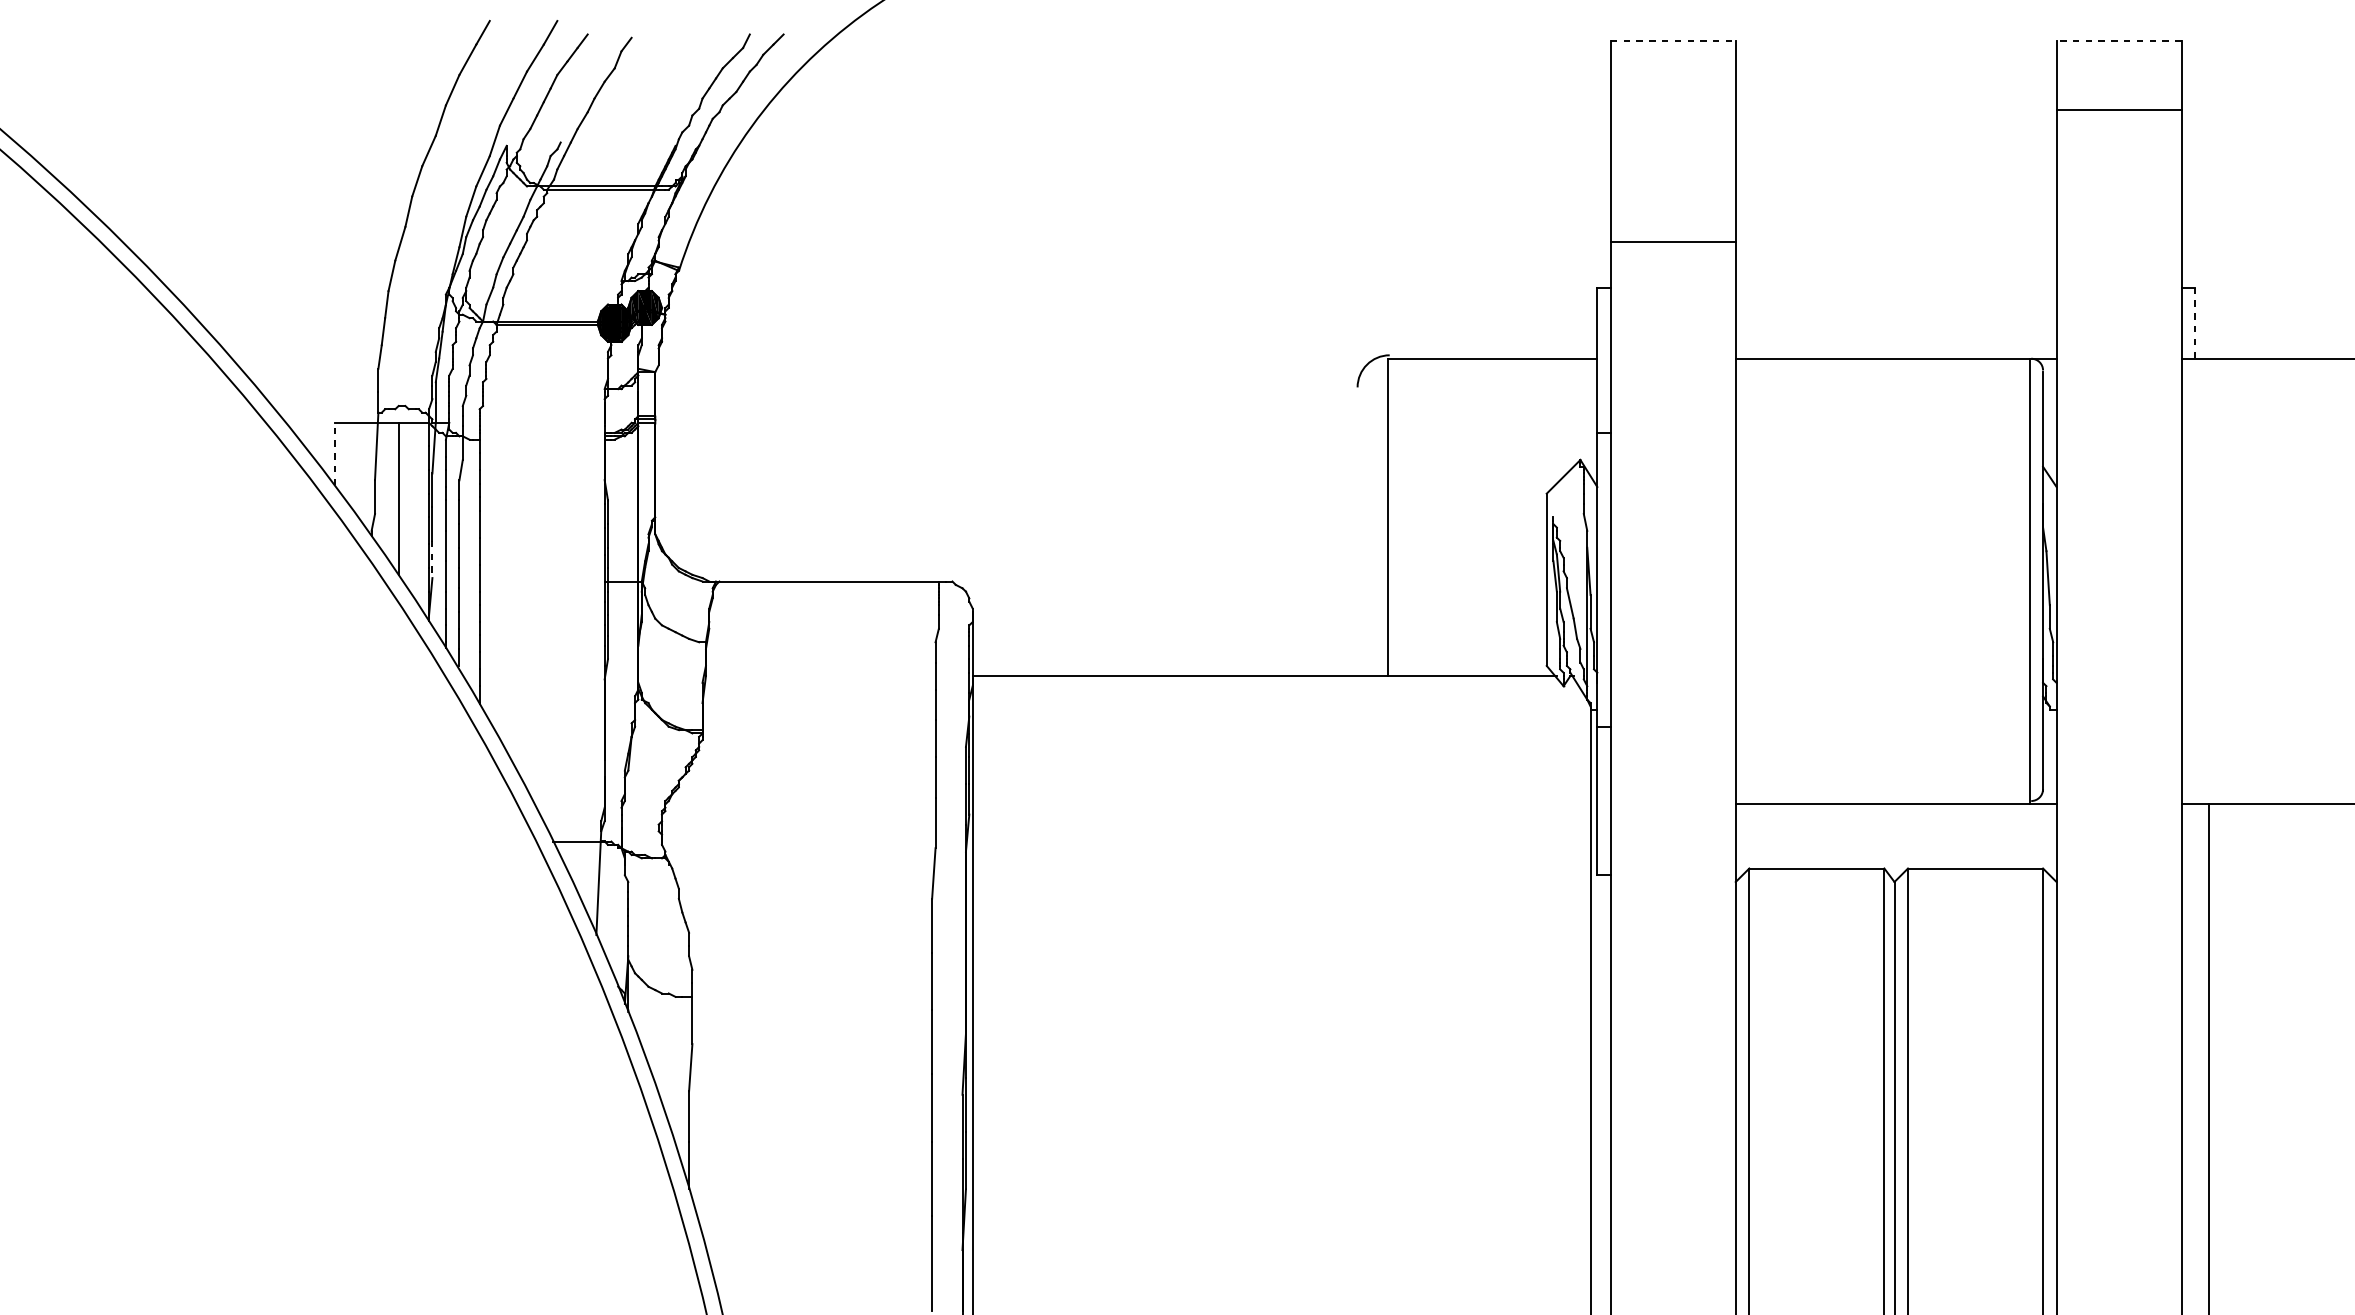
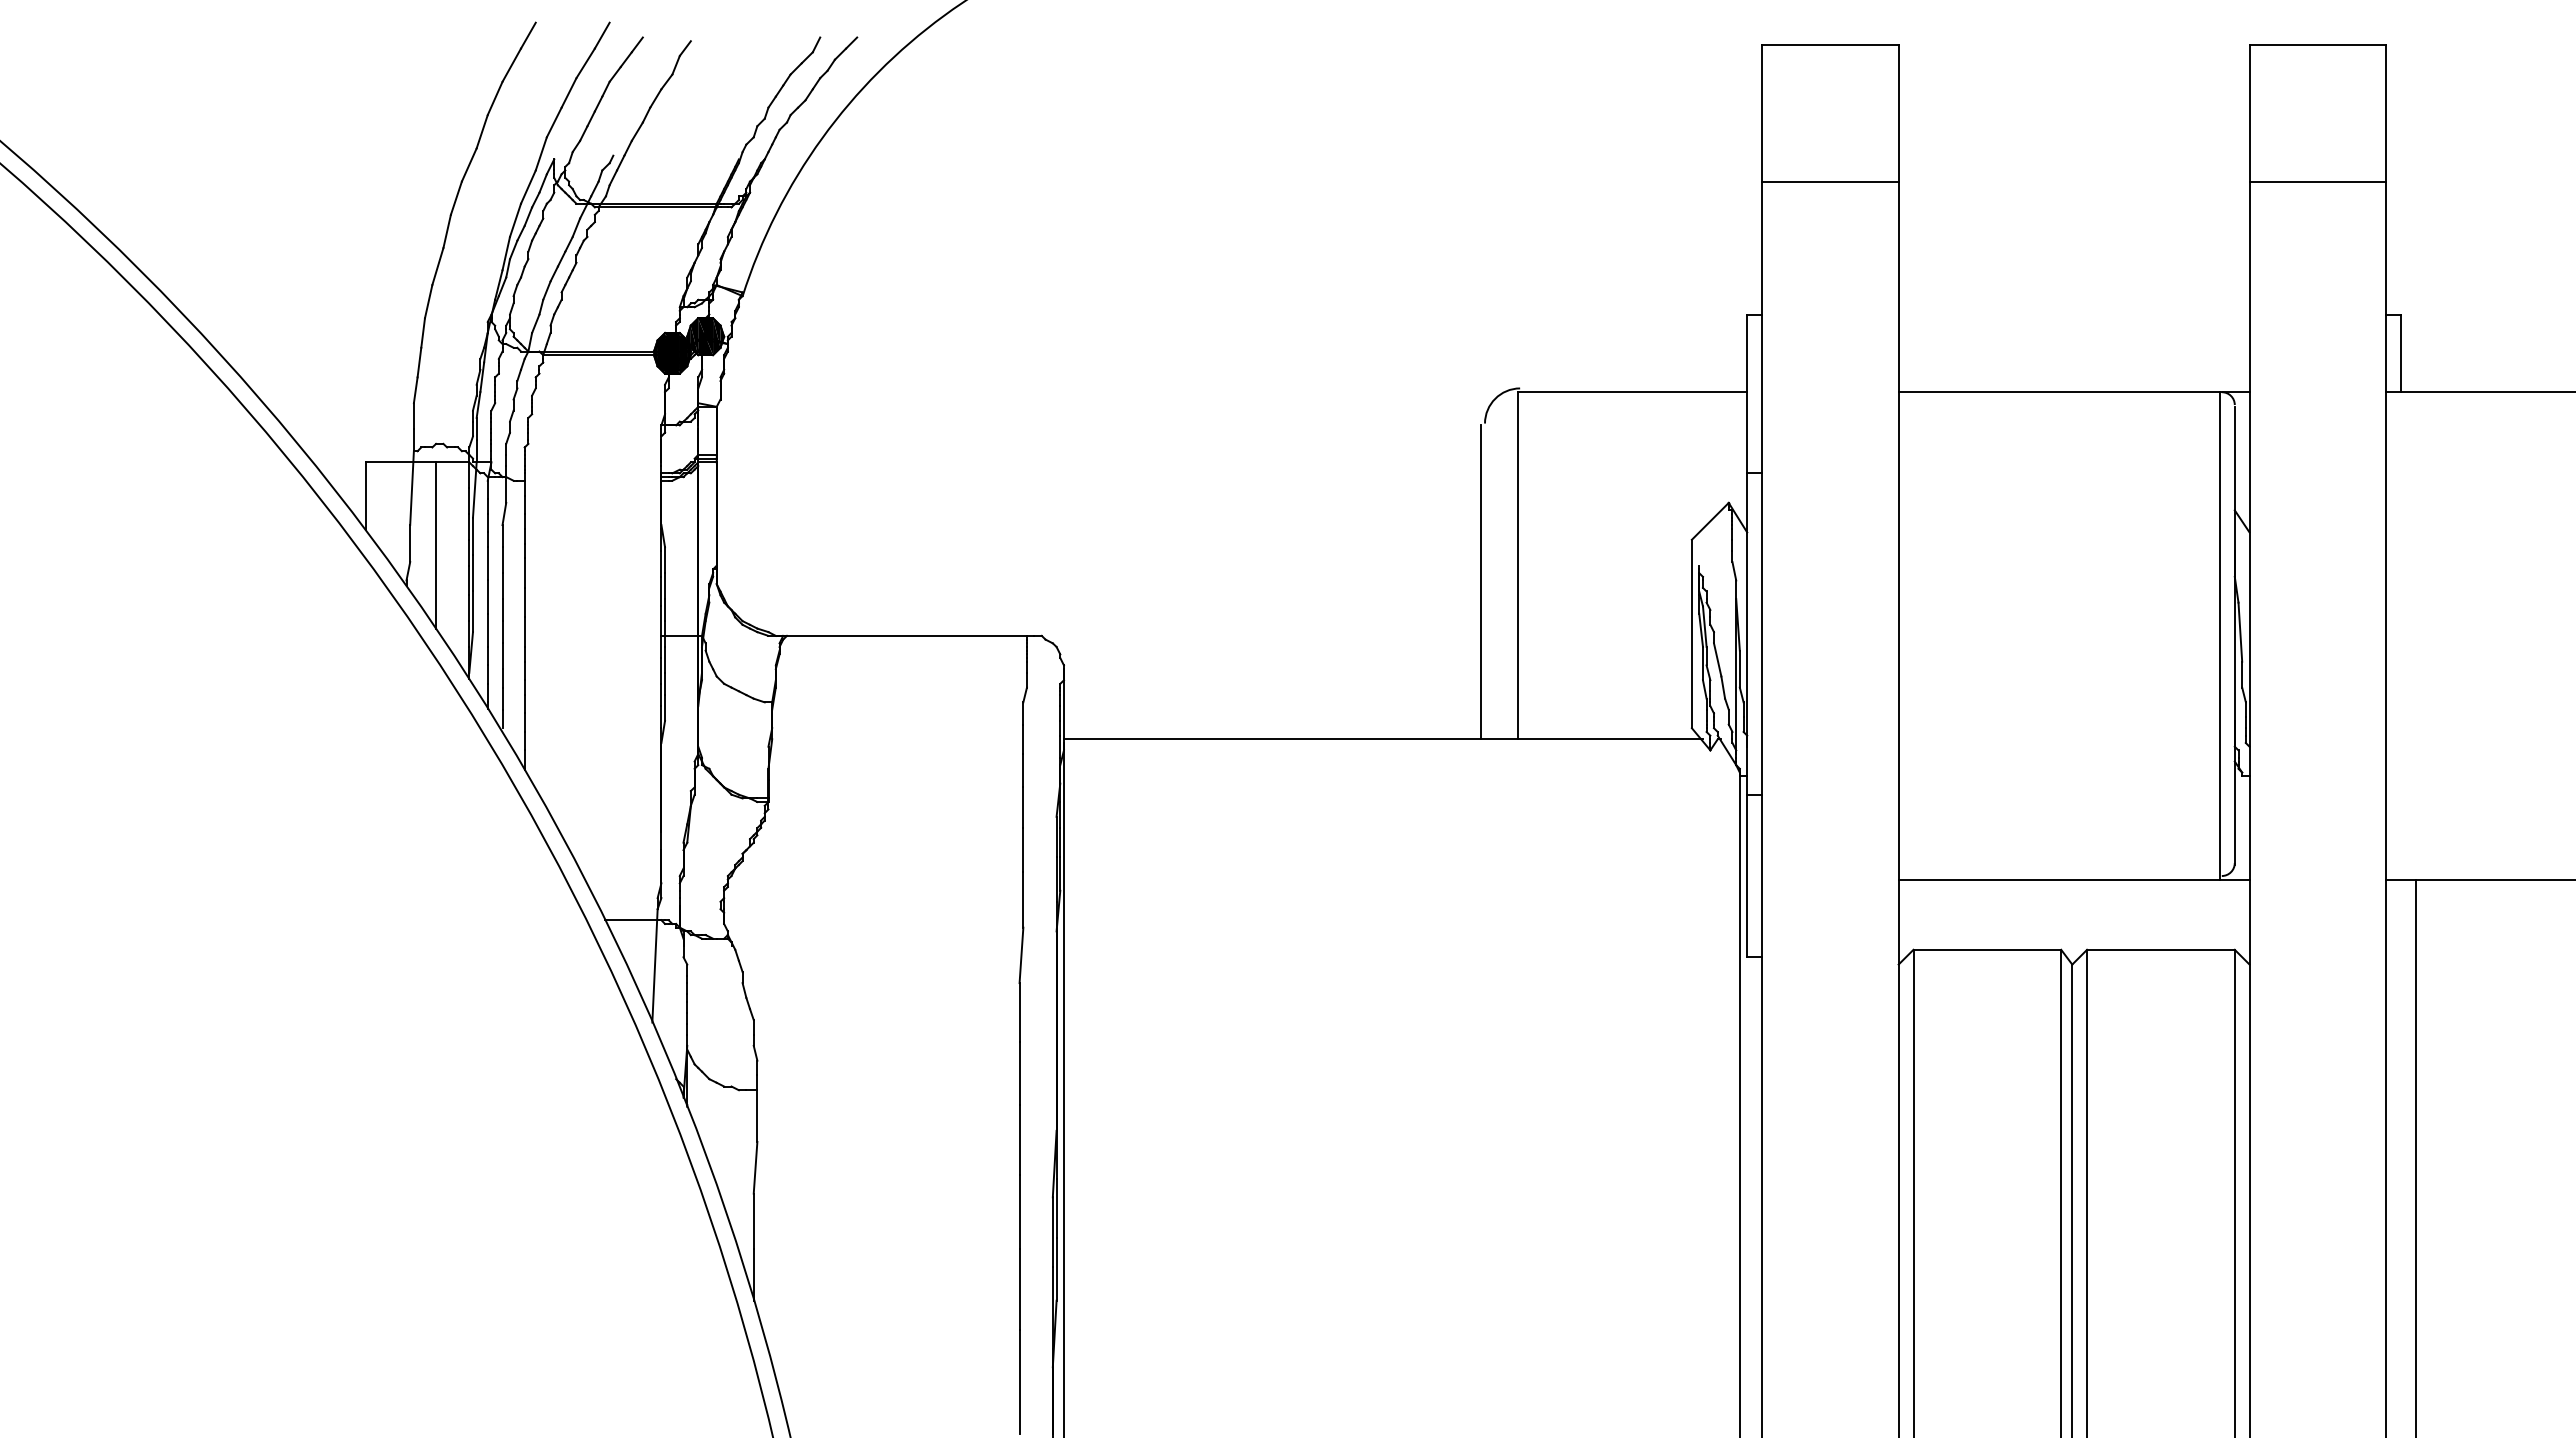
line: (1673, 40) -> (1830, 44), dashed -> solid
line: (2118, 40) -> (2317, 44), dashed -> solid
line: (2118, 109) -> (2317, 181), moved
line: (1673, 241) -> (1830, 181), moved
line: (2195, 323) -> (2401, 353), dashed -> solid
line: (334, 453) -> (365, 495), dashed -> solid
line: (1354, 532) -> (1481, 582), added
line: (432, 560) -> (473, 612), dashed -> solid

